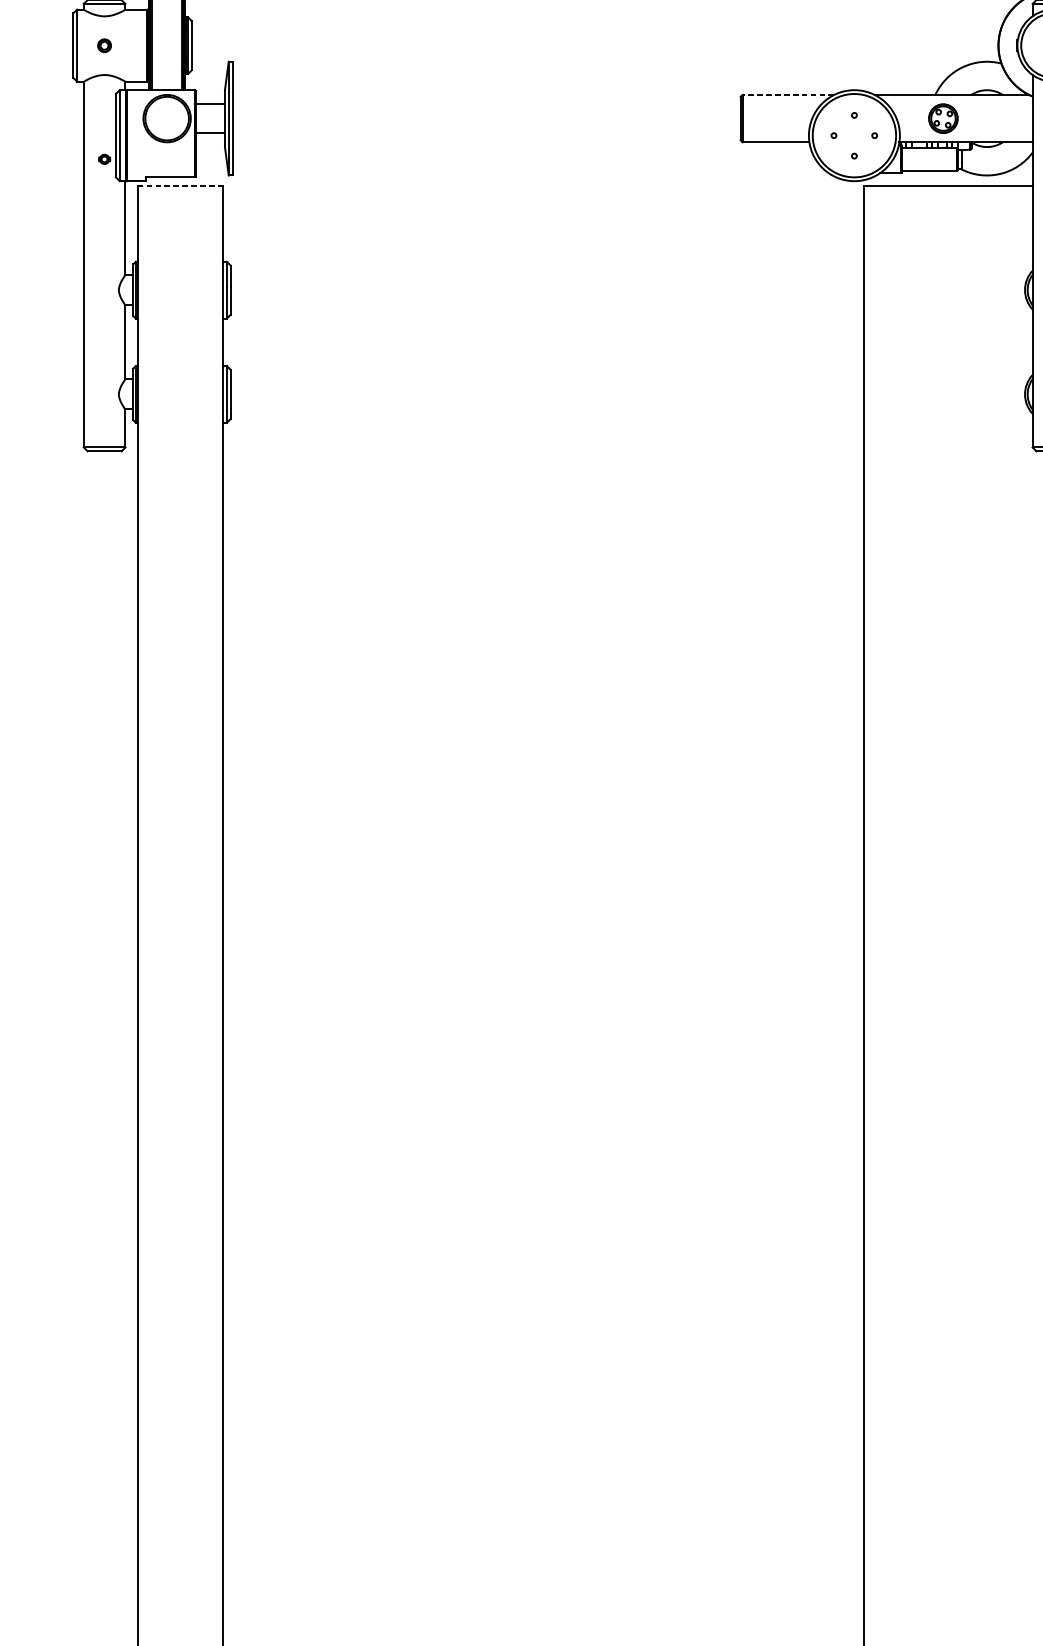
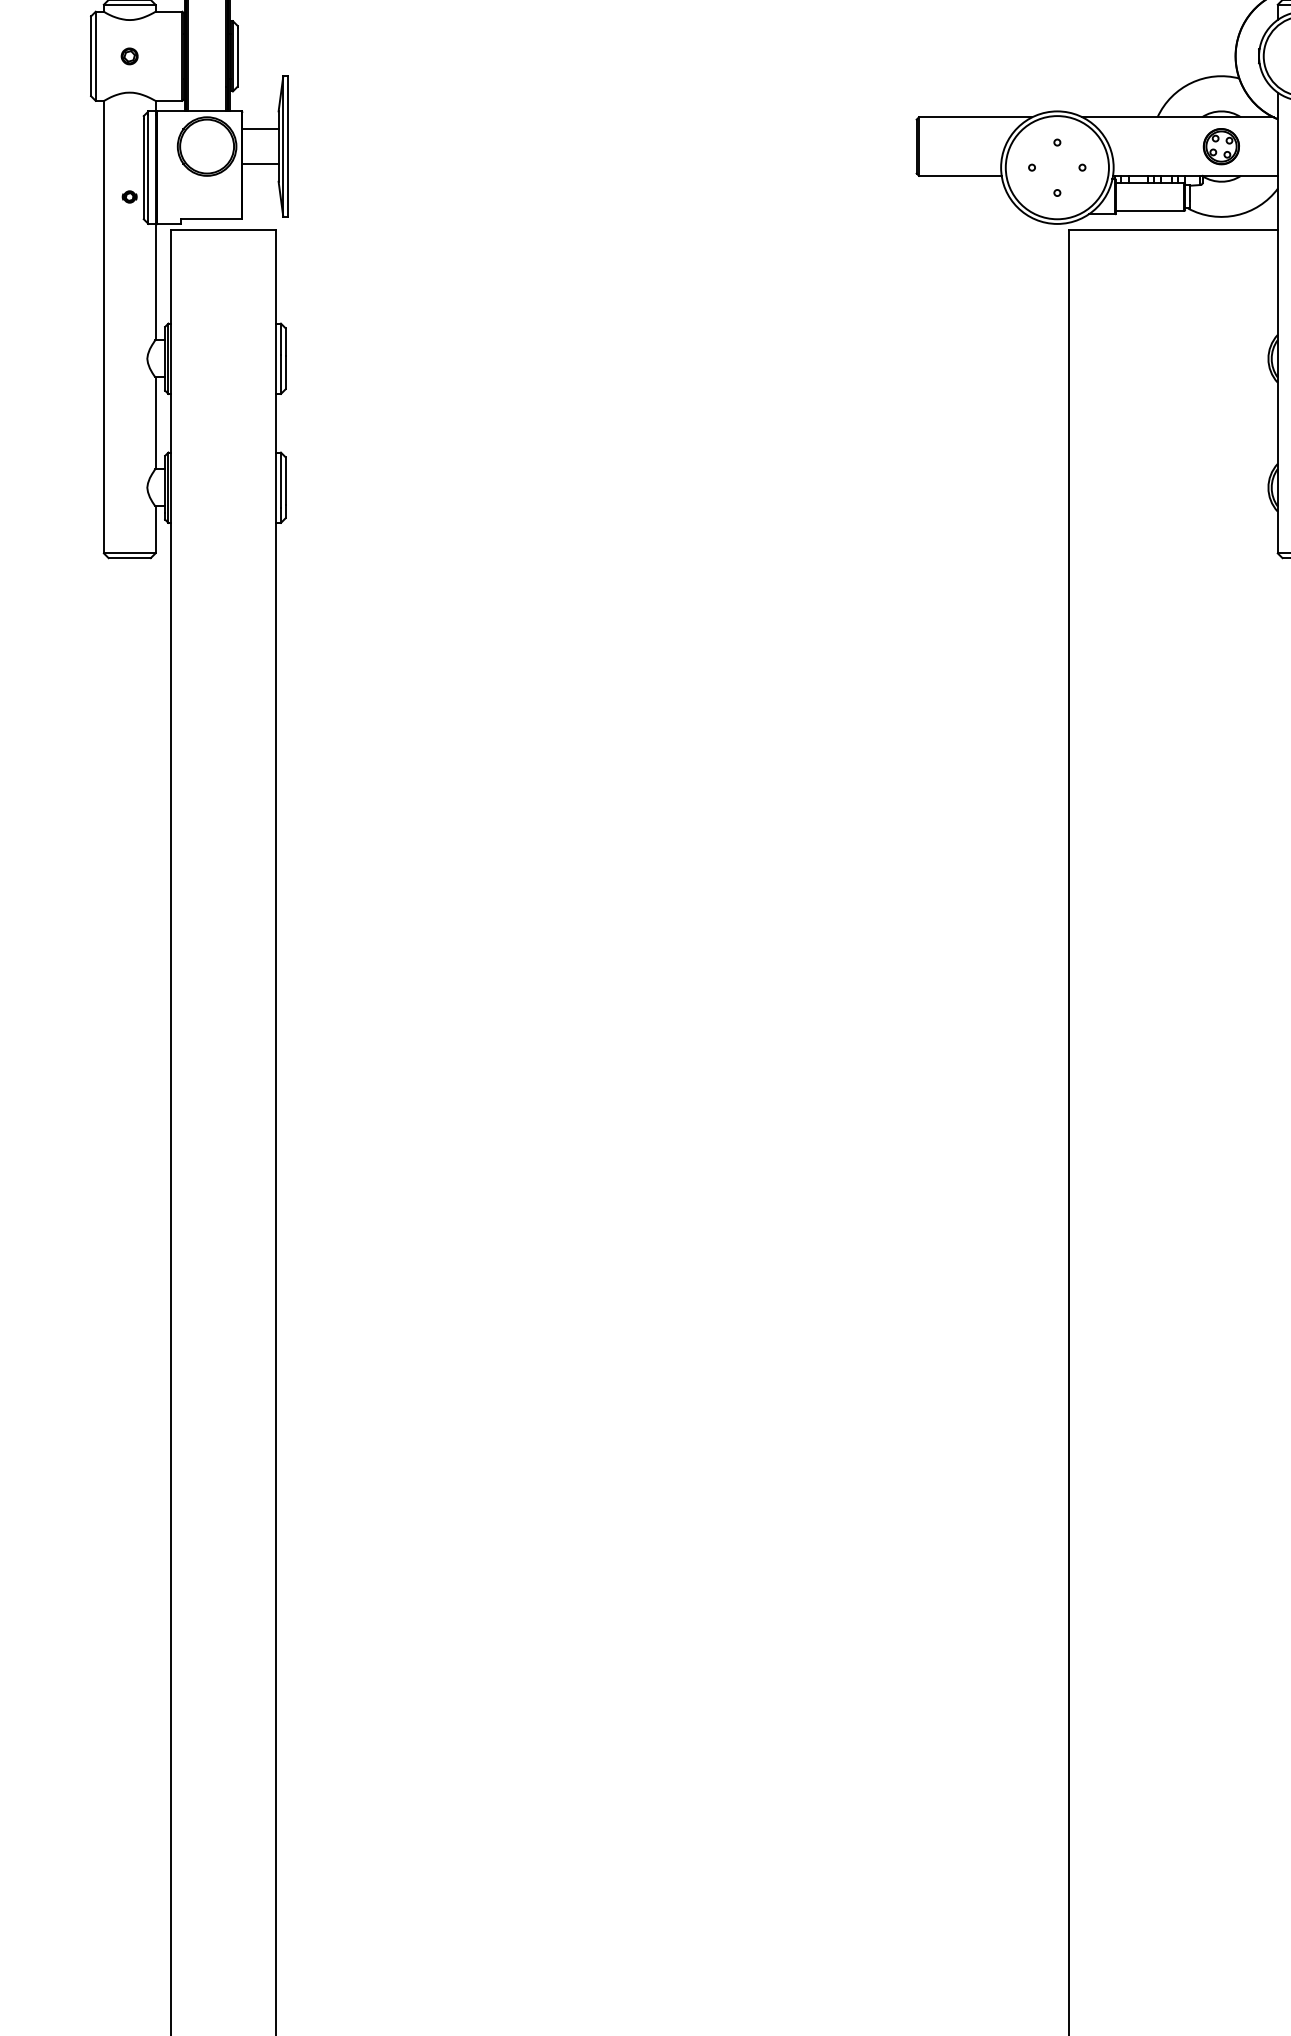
line: (788, 95) -> (975, 117), dashed -> solid
part: (942, 118) -> (1220, 146), moved
line: (180, 185) -> (223, 229), dashed -> solid

